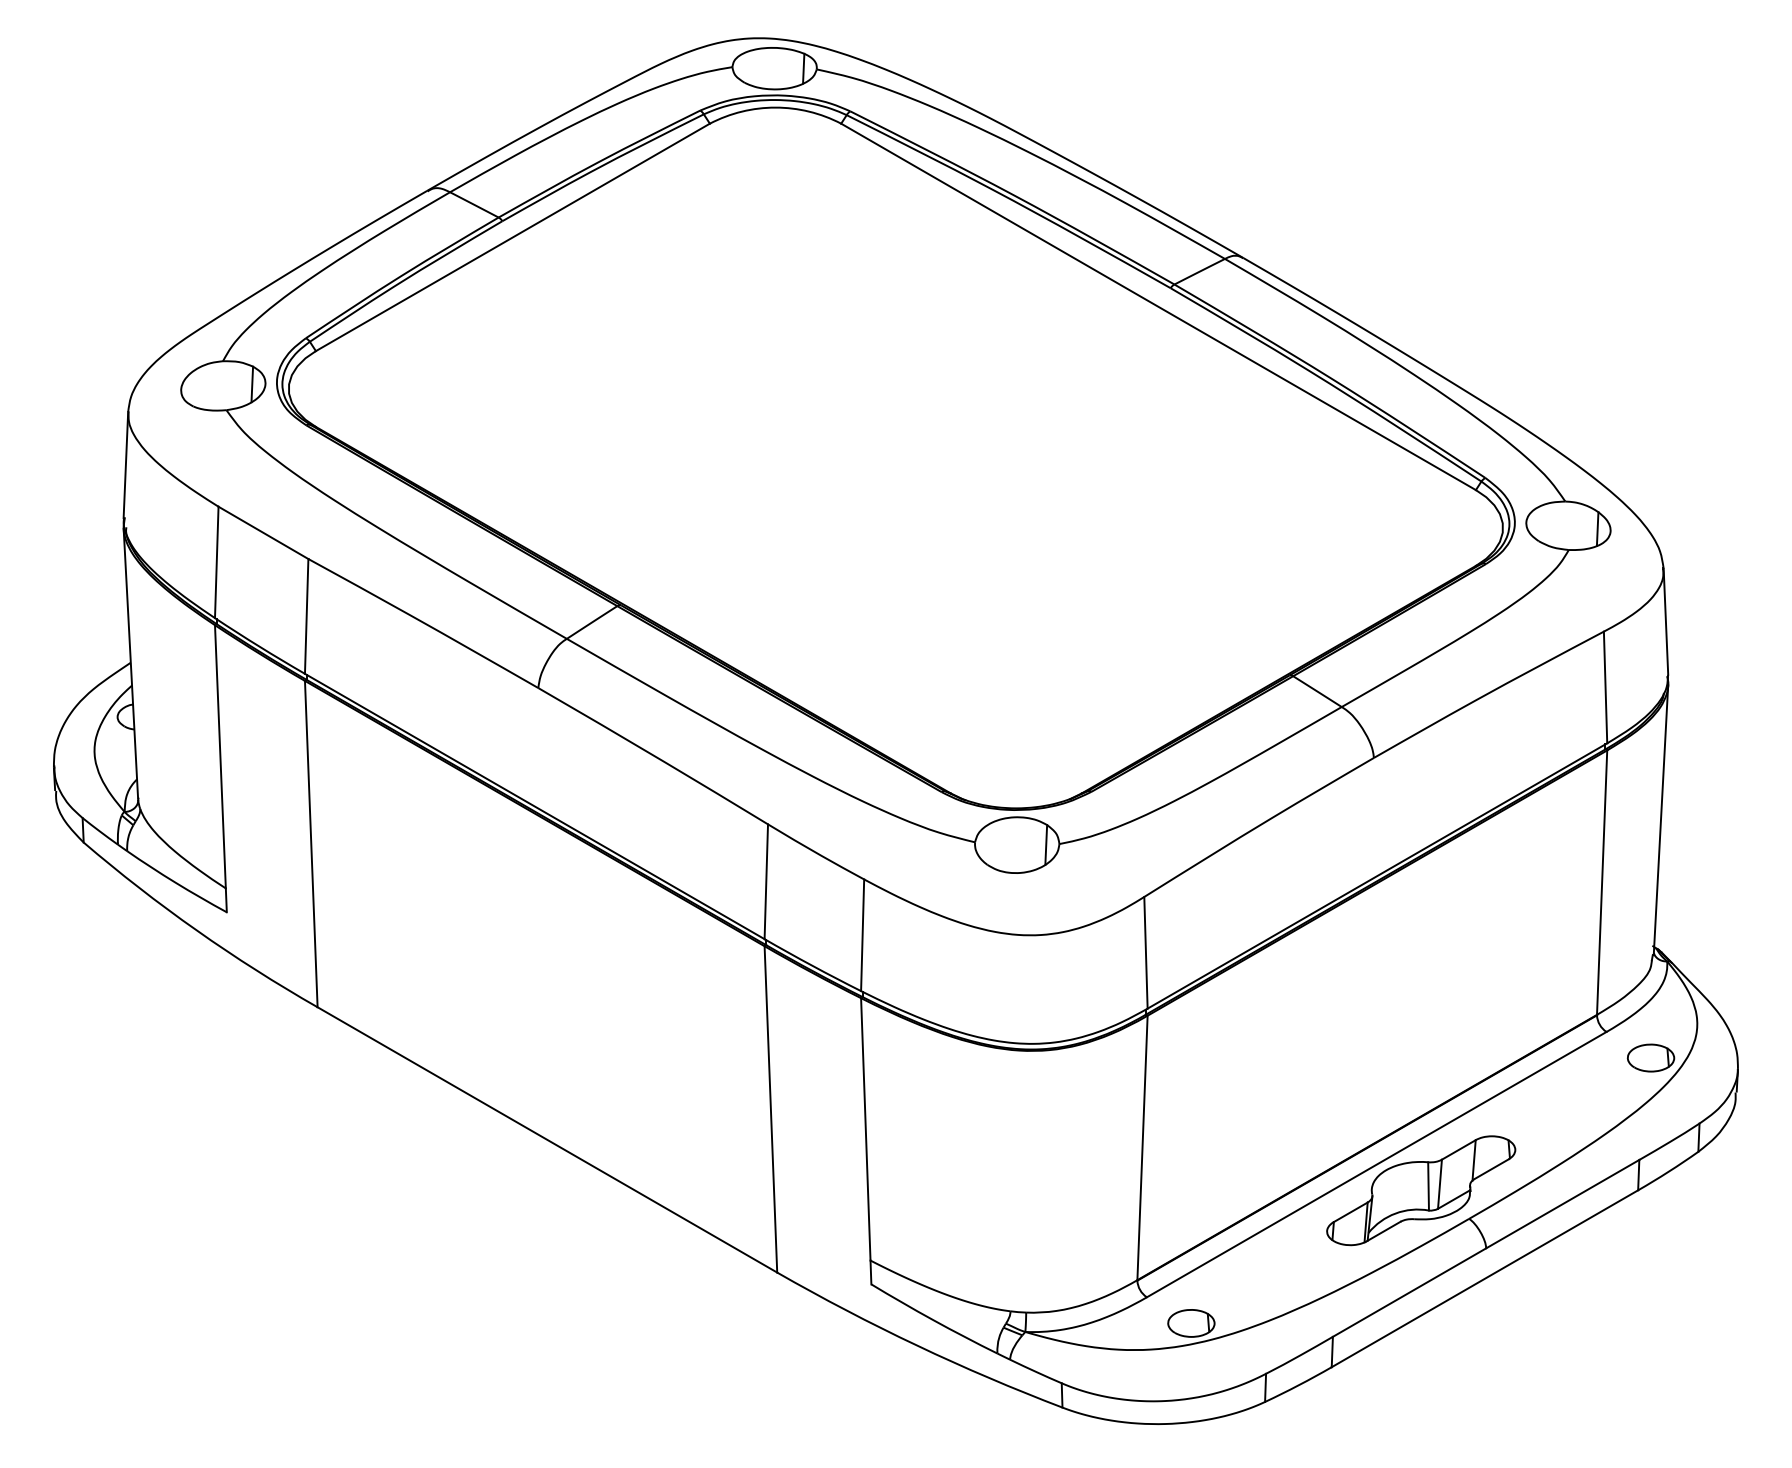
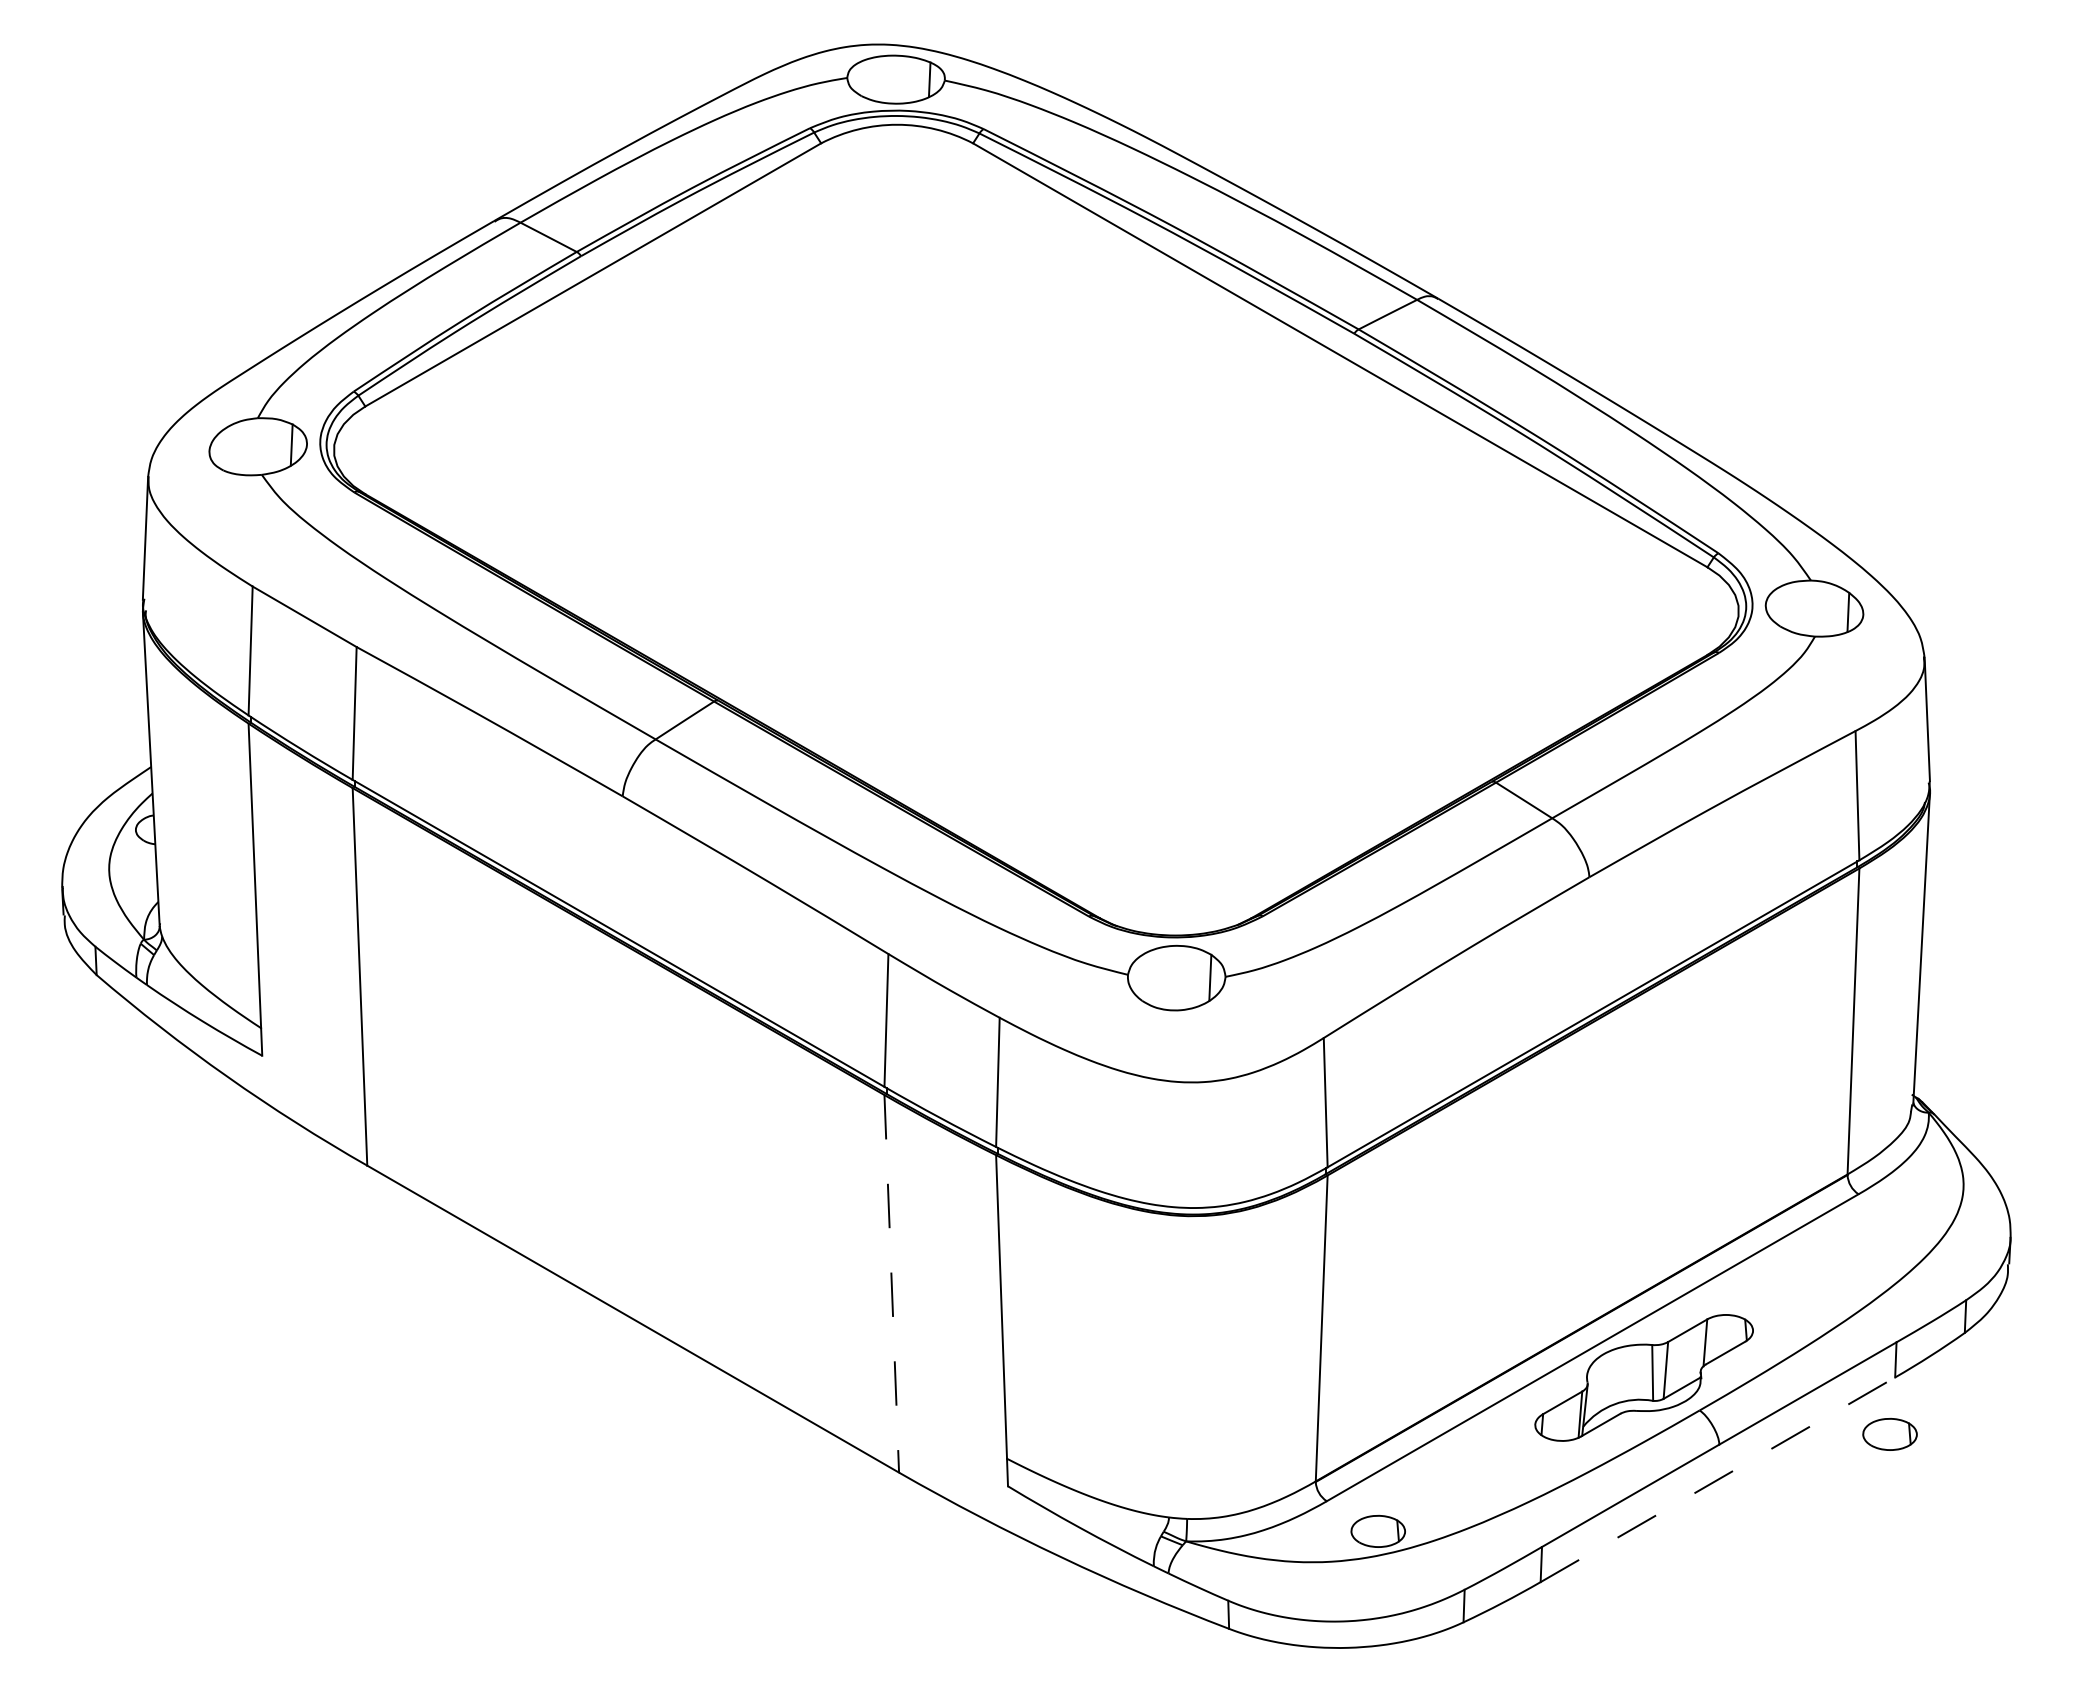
part: (1650, 1058) -> (1889, 1434), moved
line: (770, 1109) -> (891, 1283), solid -> dashed
line: (1484, 1278) -> (1717, 1479), solid -> dashed

